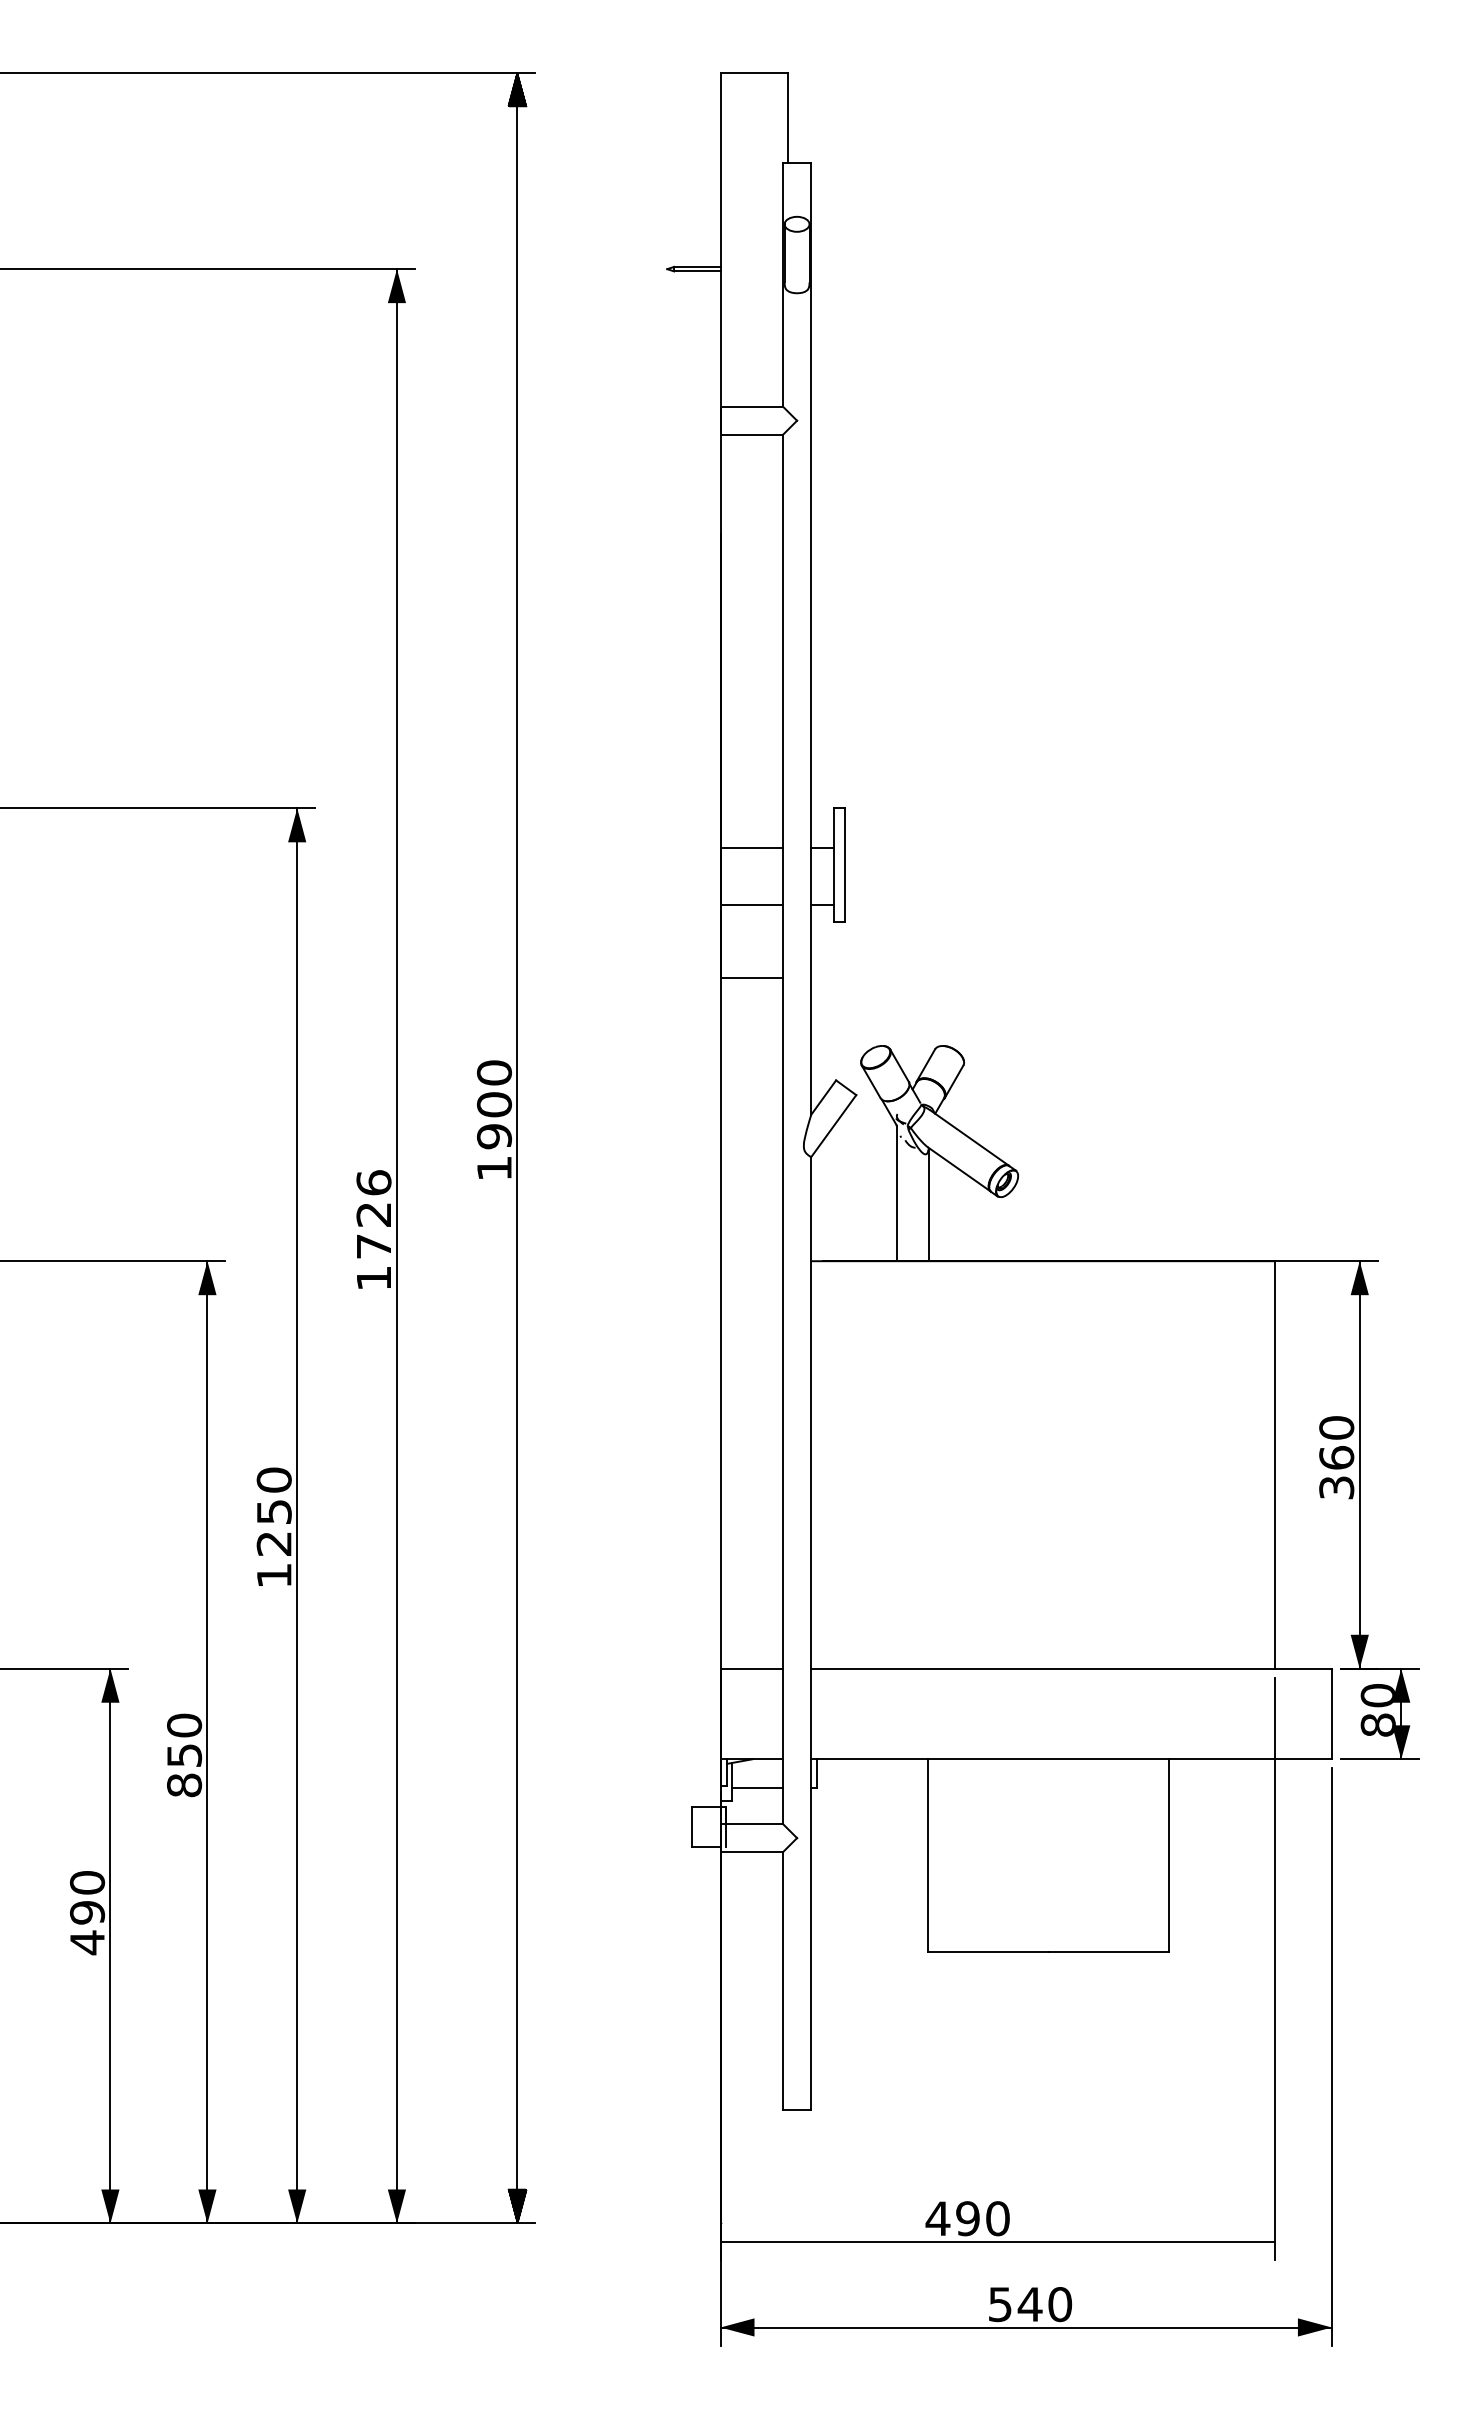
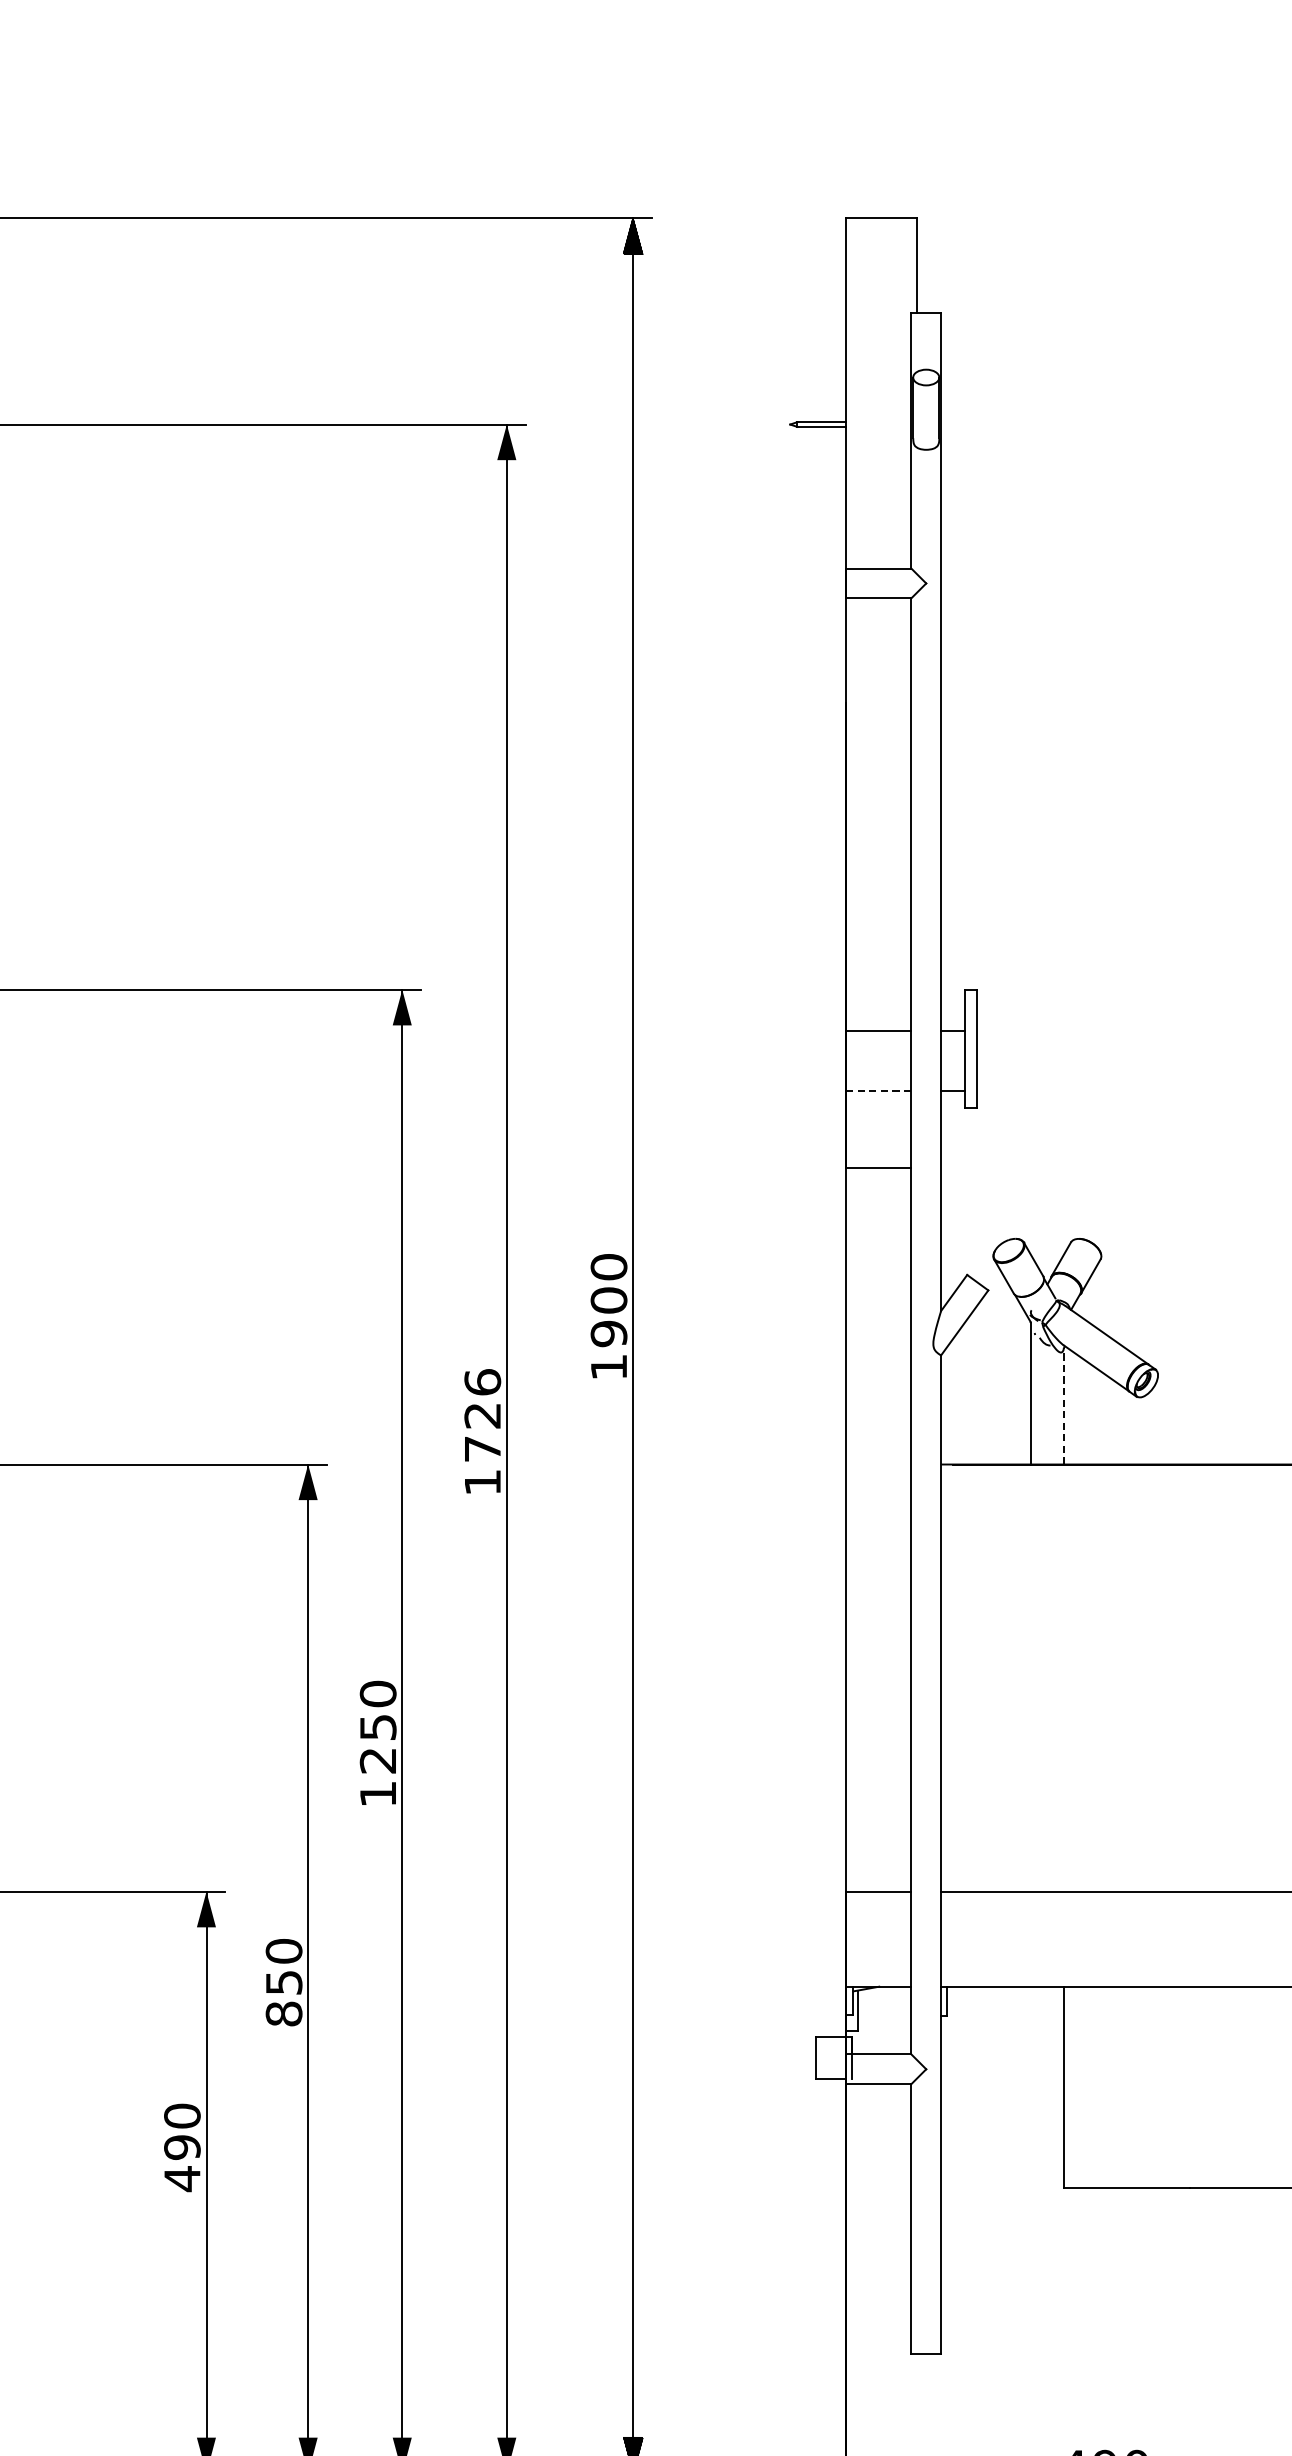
line: (752, 904) -> (879, 1090), solid -> dashed
line: (928, 1205) -> (1064, 1406), solid -> dashed
line: (756, 1787) -> (883, 2016), removed

